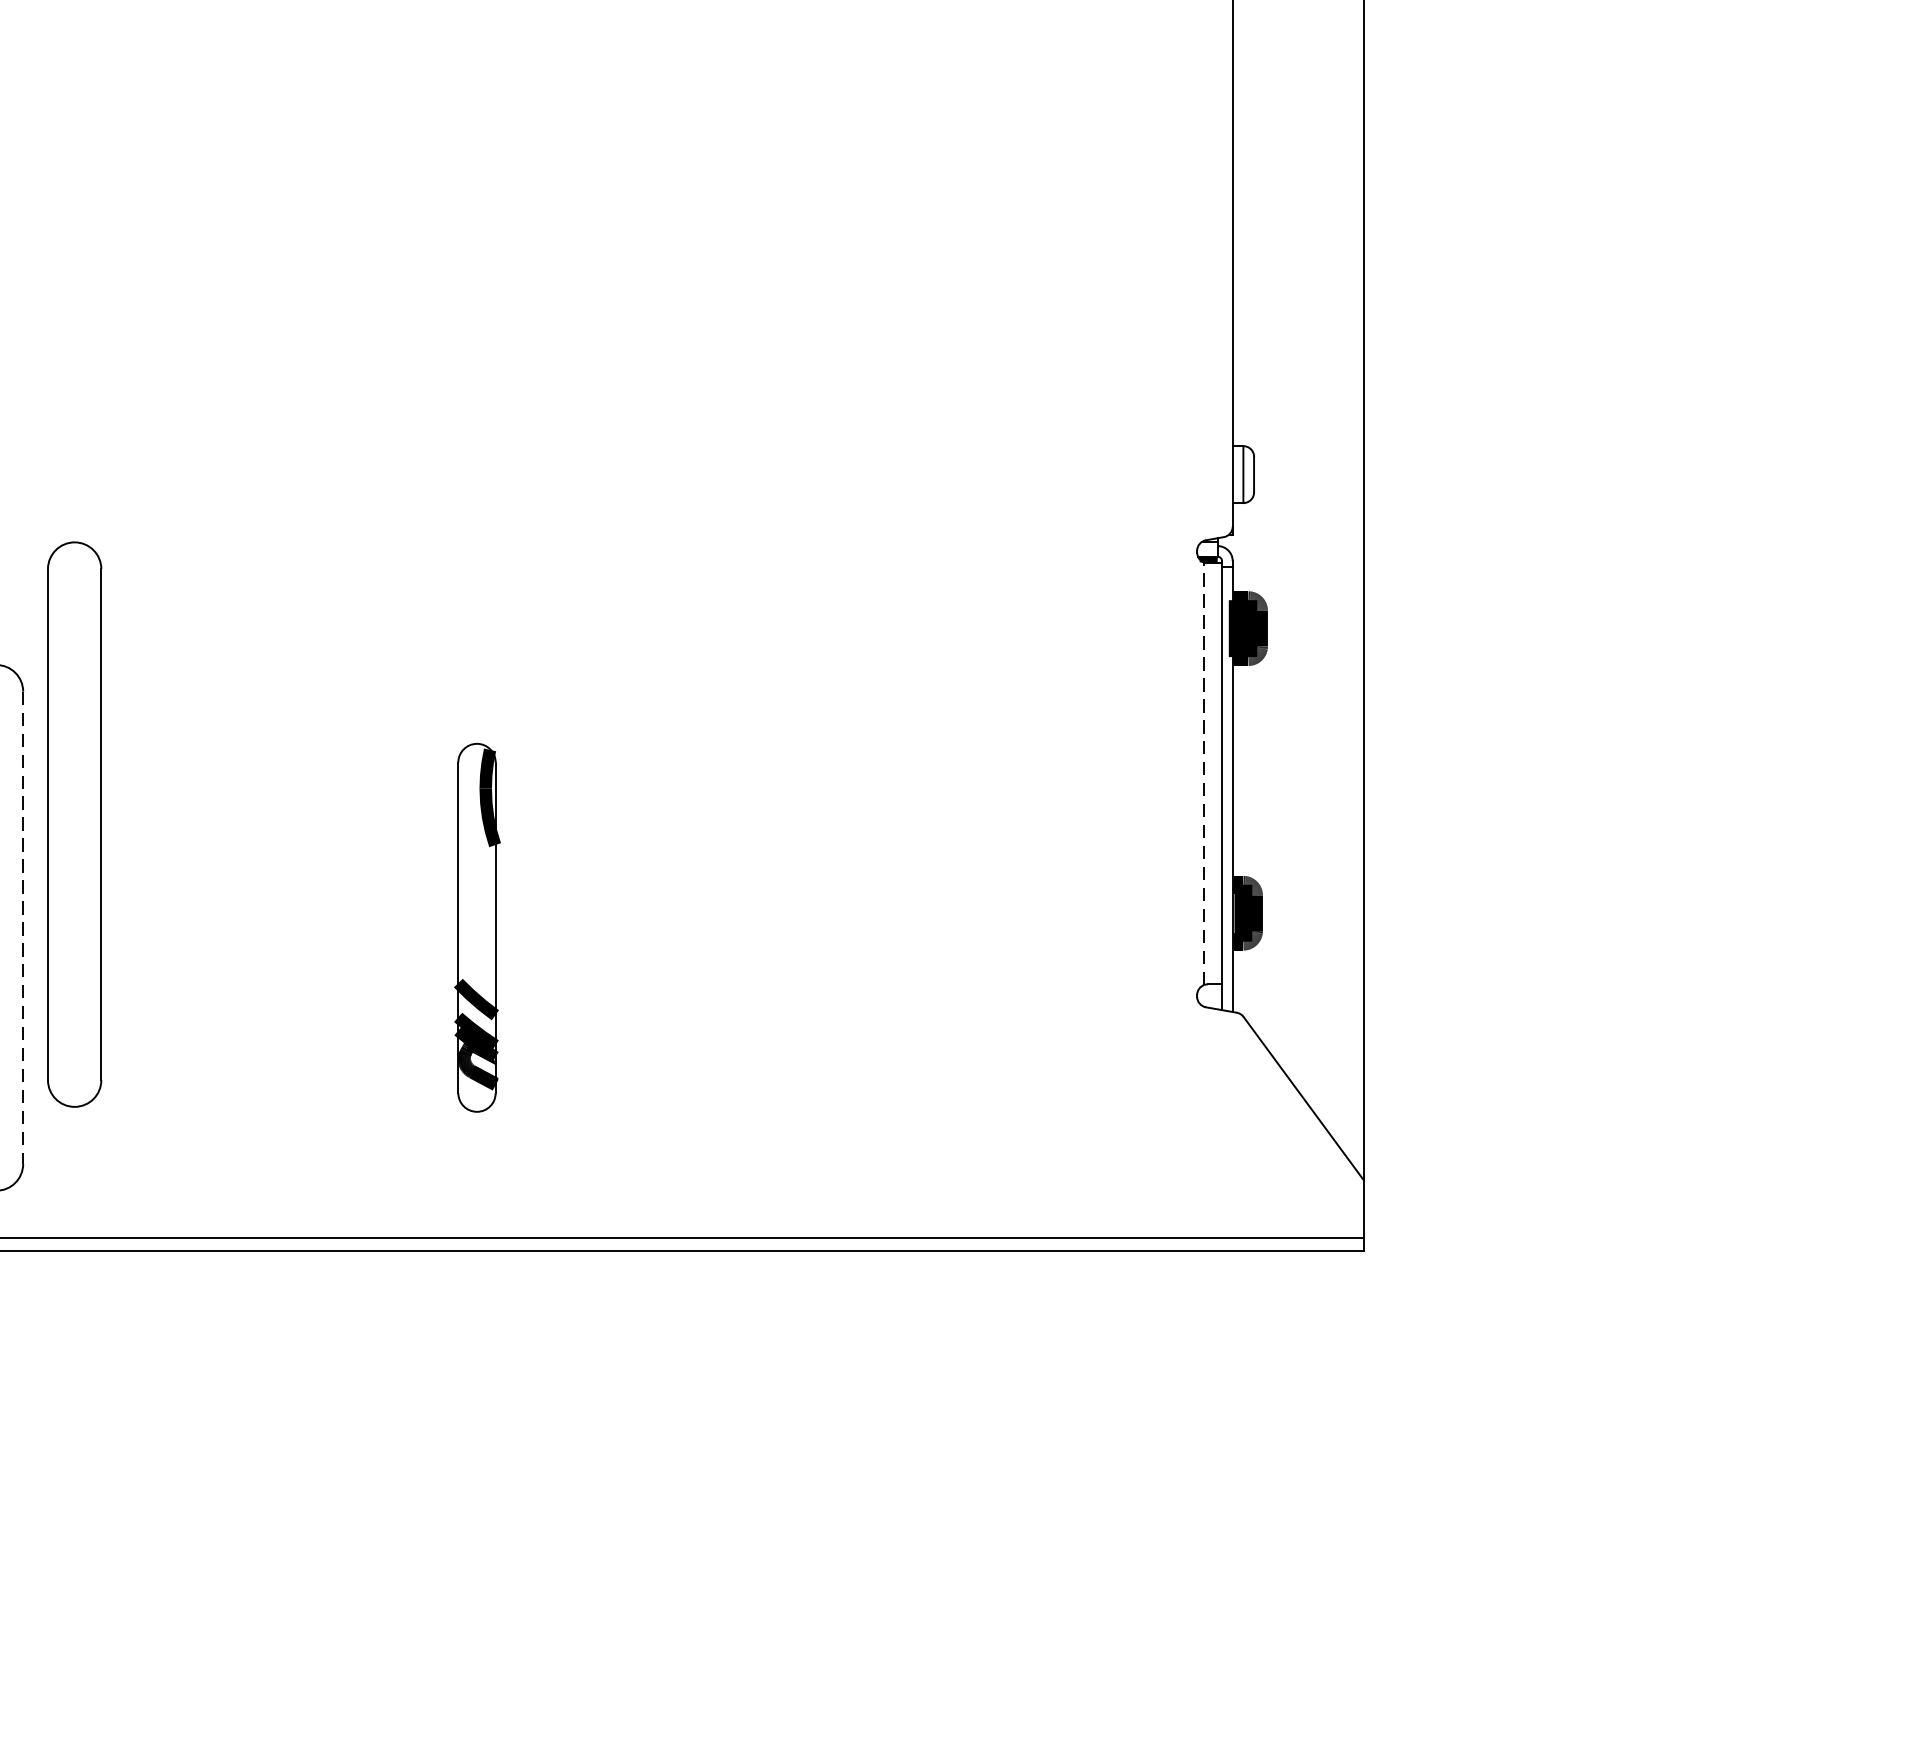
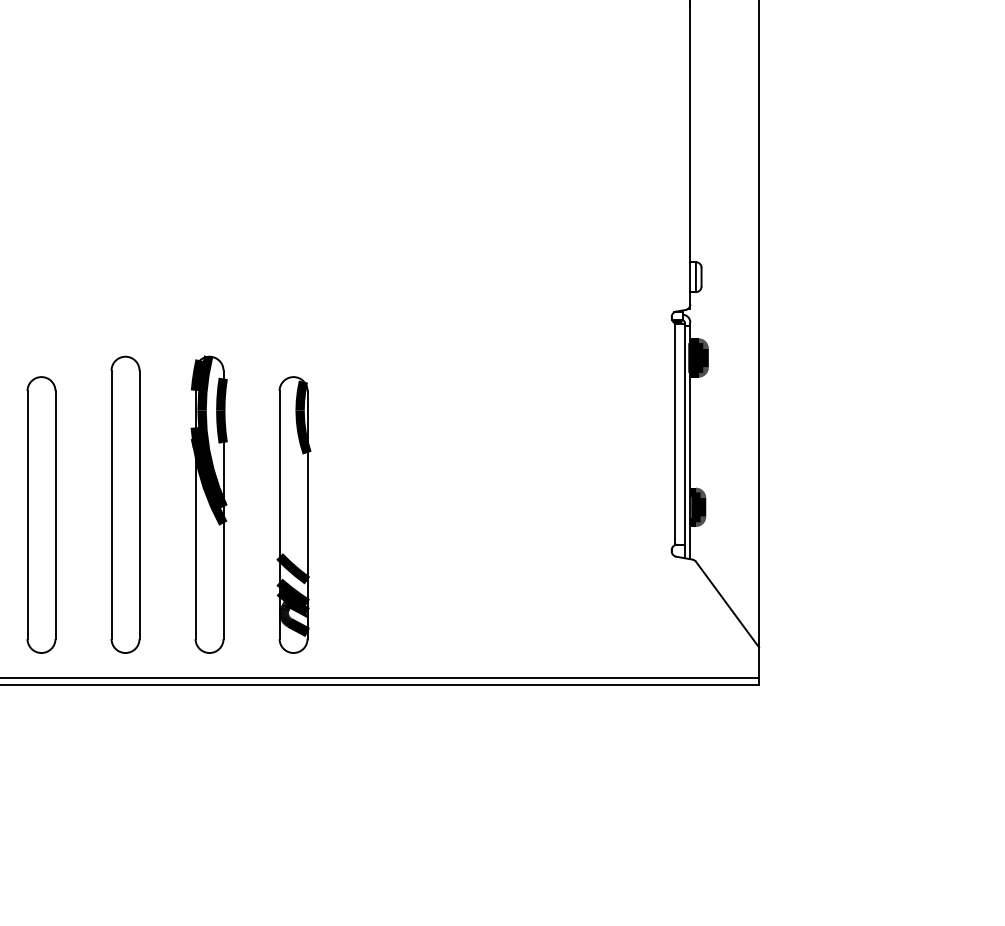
line: (1204, 774) -> (675, 434), dashed -> solid
part: (74, 823) -> (125, 504), moved
part: (314, 907) -> (208, 504), added
part: (476, 926) -> (293, 514), size x1.43
line: (23, 928) -> (55, 515), dashed -> solid

